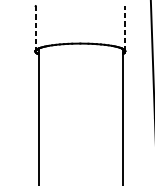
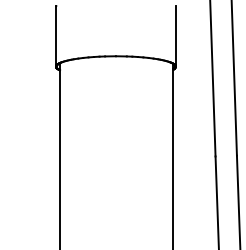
line: (35, 28) -> (56, 36), dashed -> solid
line: (124, 28) -> (175, 36), dashed -> solid

